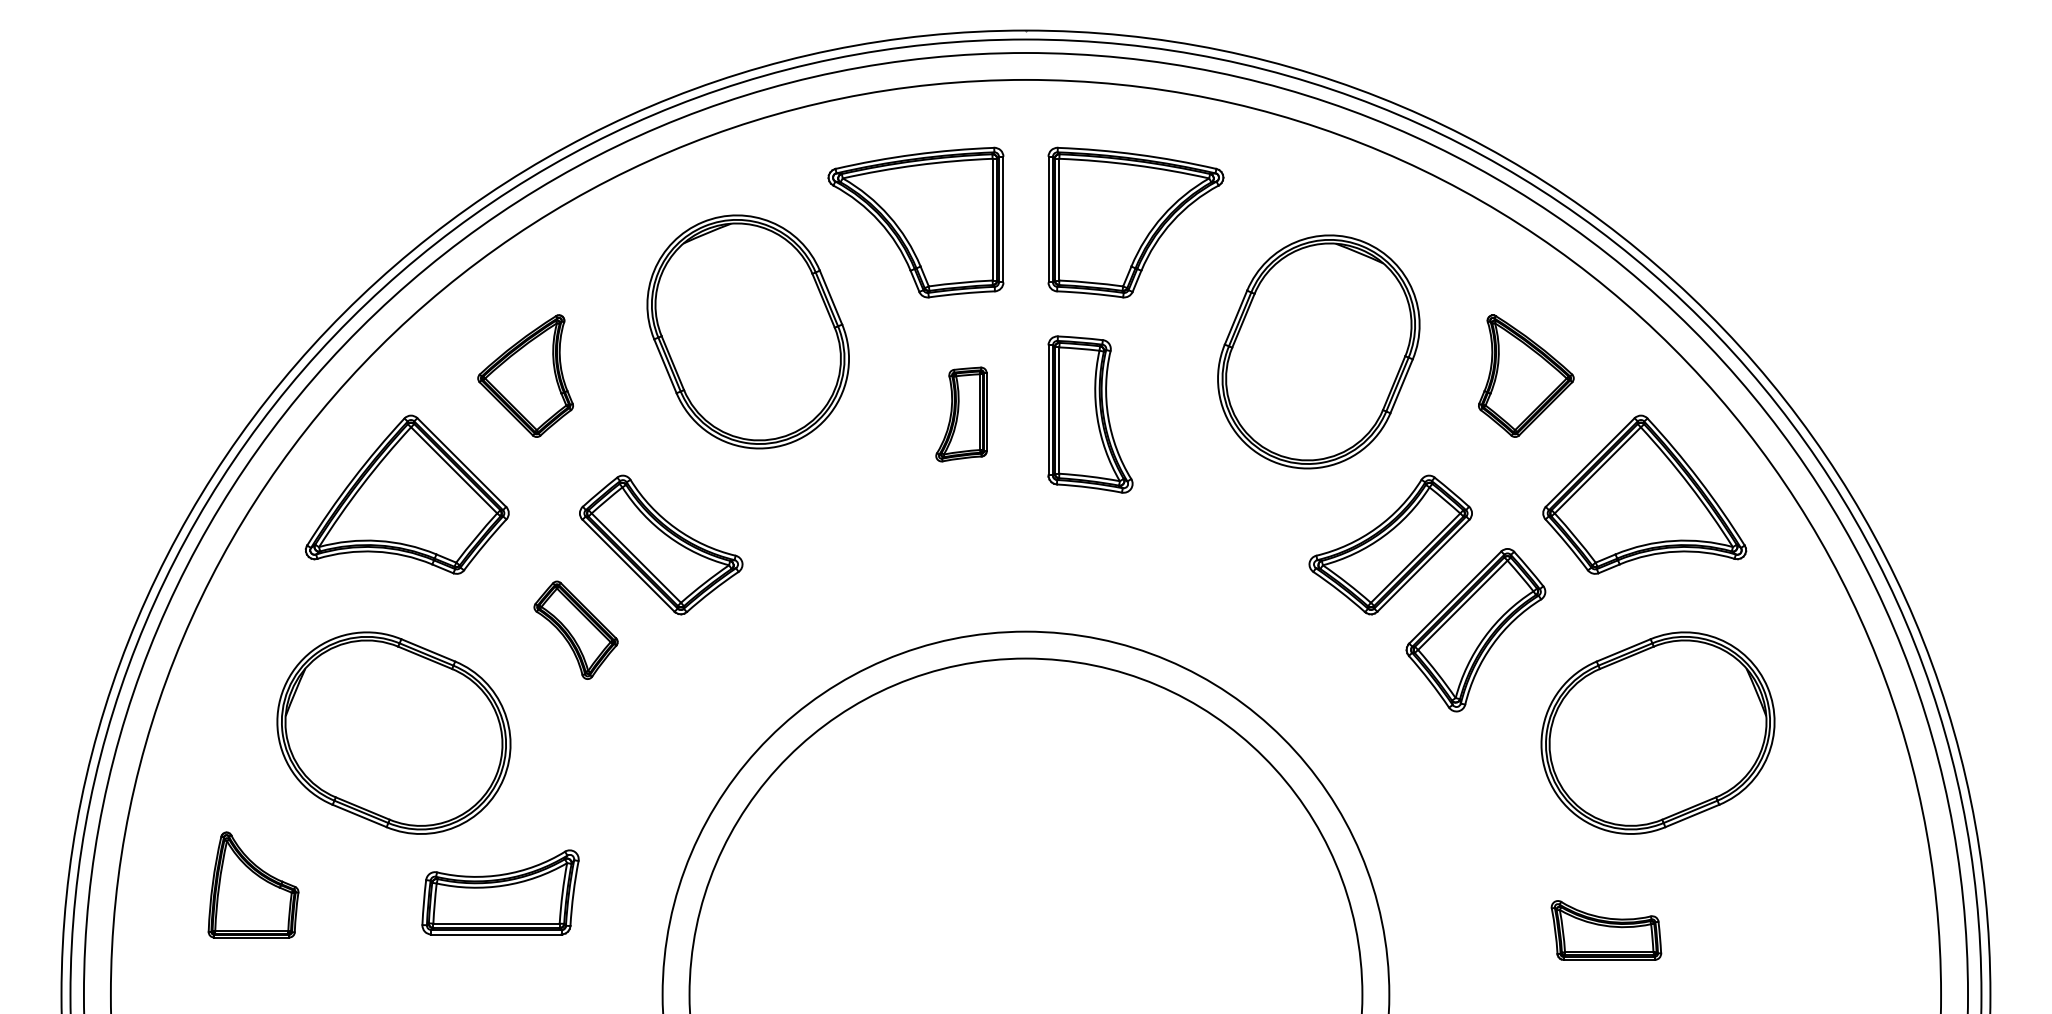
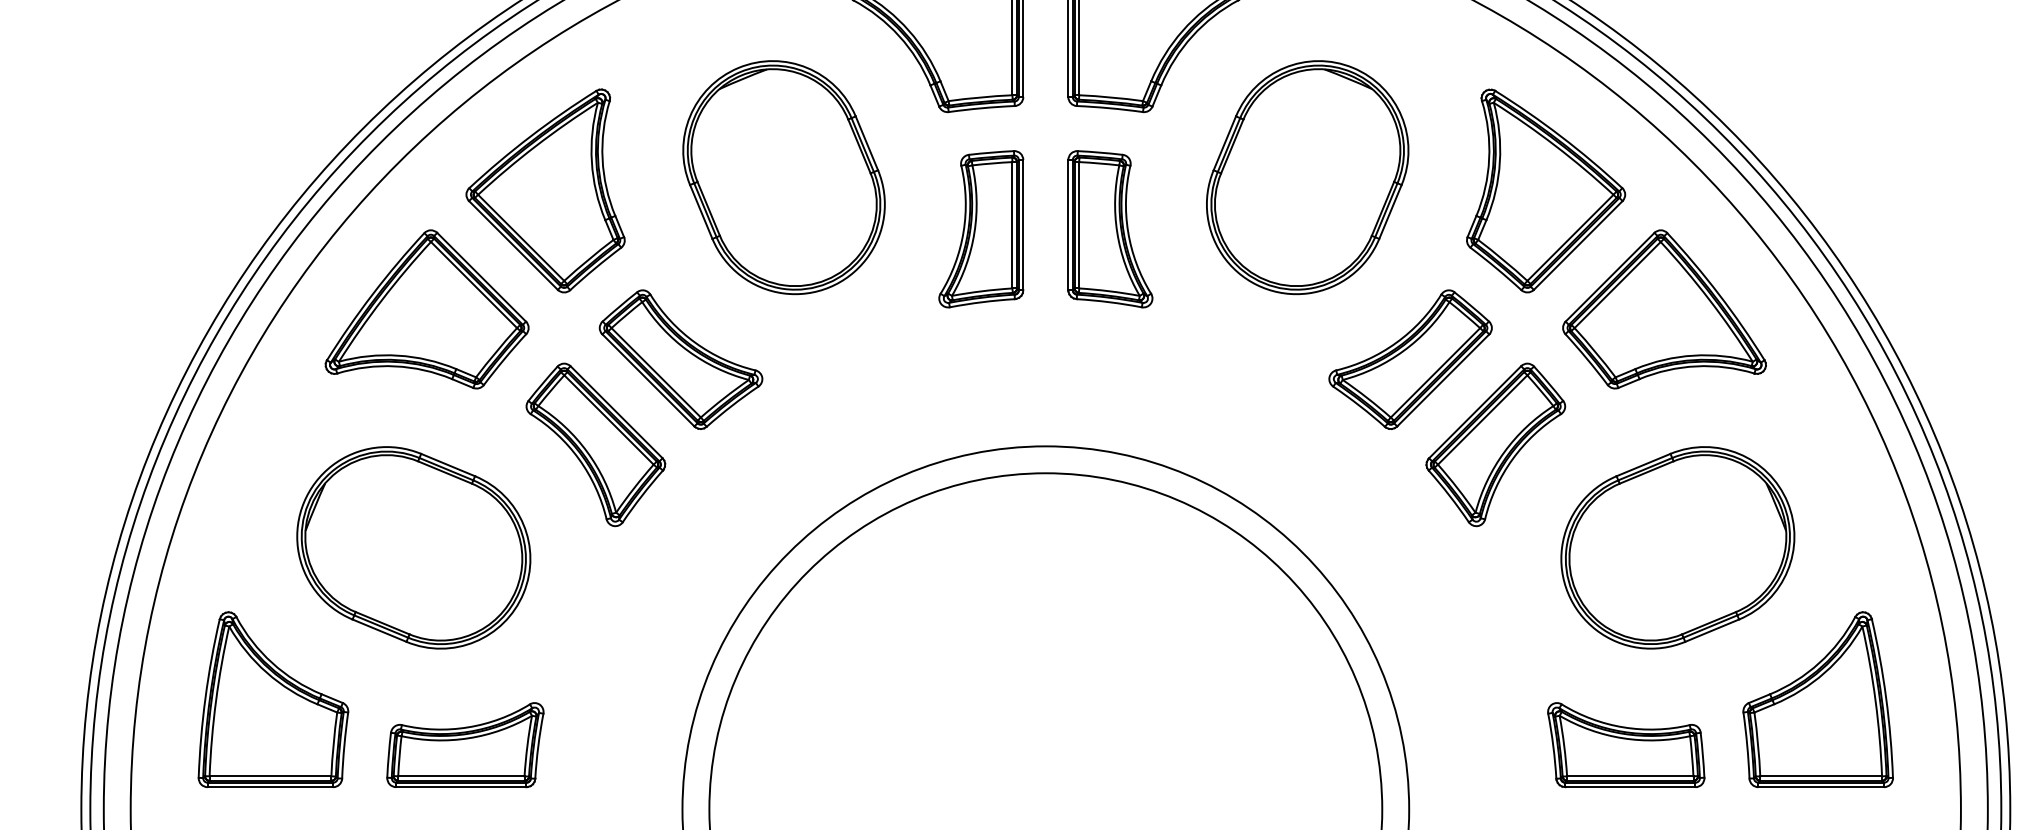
part: (747, 331) -> (783, 177), moved
part: (1318, 351) -> (1307, 177), moved
part: (525, 375) -> (545, 190), size x1.67
part: (1526, 375) -> (1546, 190), size x1.67
part: (961, 414) -> (981, 229), size x1.67
part: (575, 630) -> (595, 445), size x1.67
part: (253, 884) -> (273, 699), size x1.67
part: (1798, 884) -> (1818, 699), added
part: (500, 892) -> (465, 745), moved
part: (1606, 930) -> (1626, 745), size x1.43

